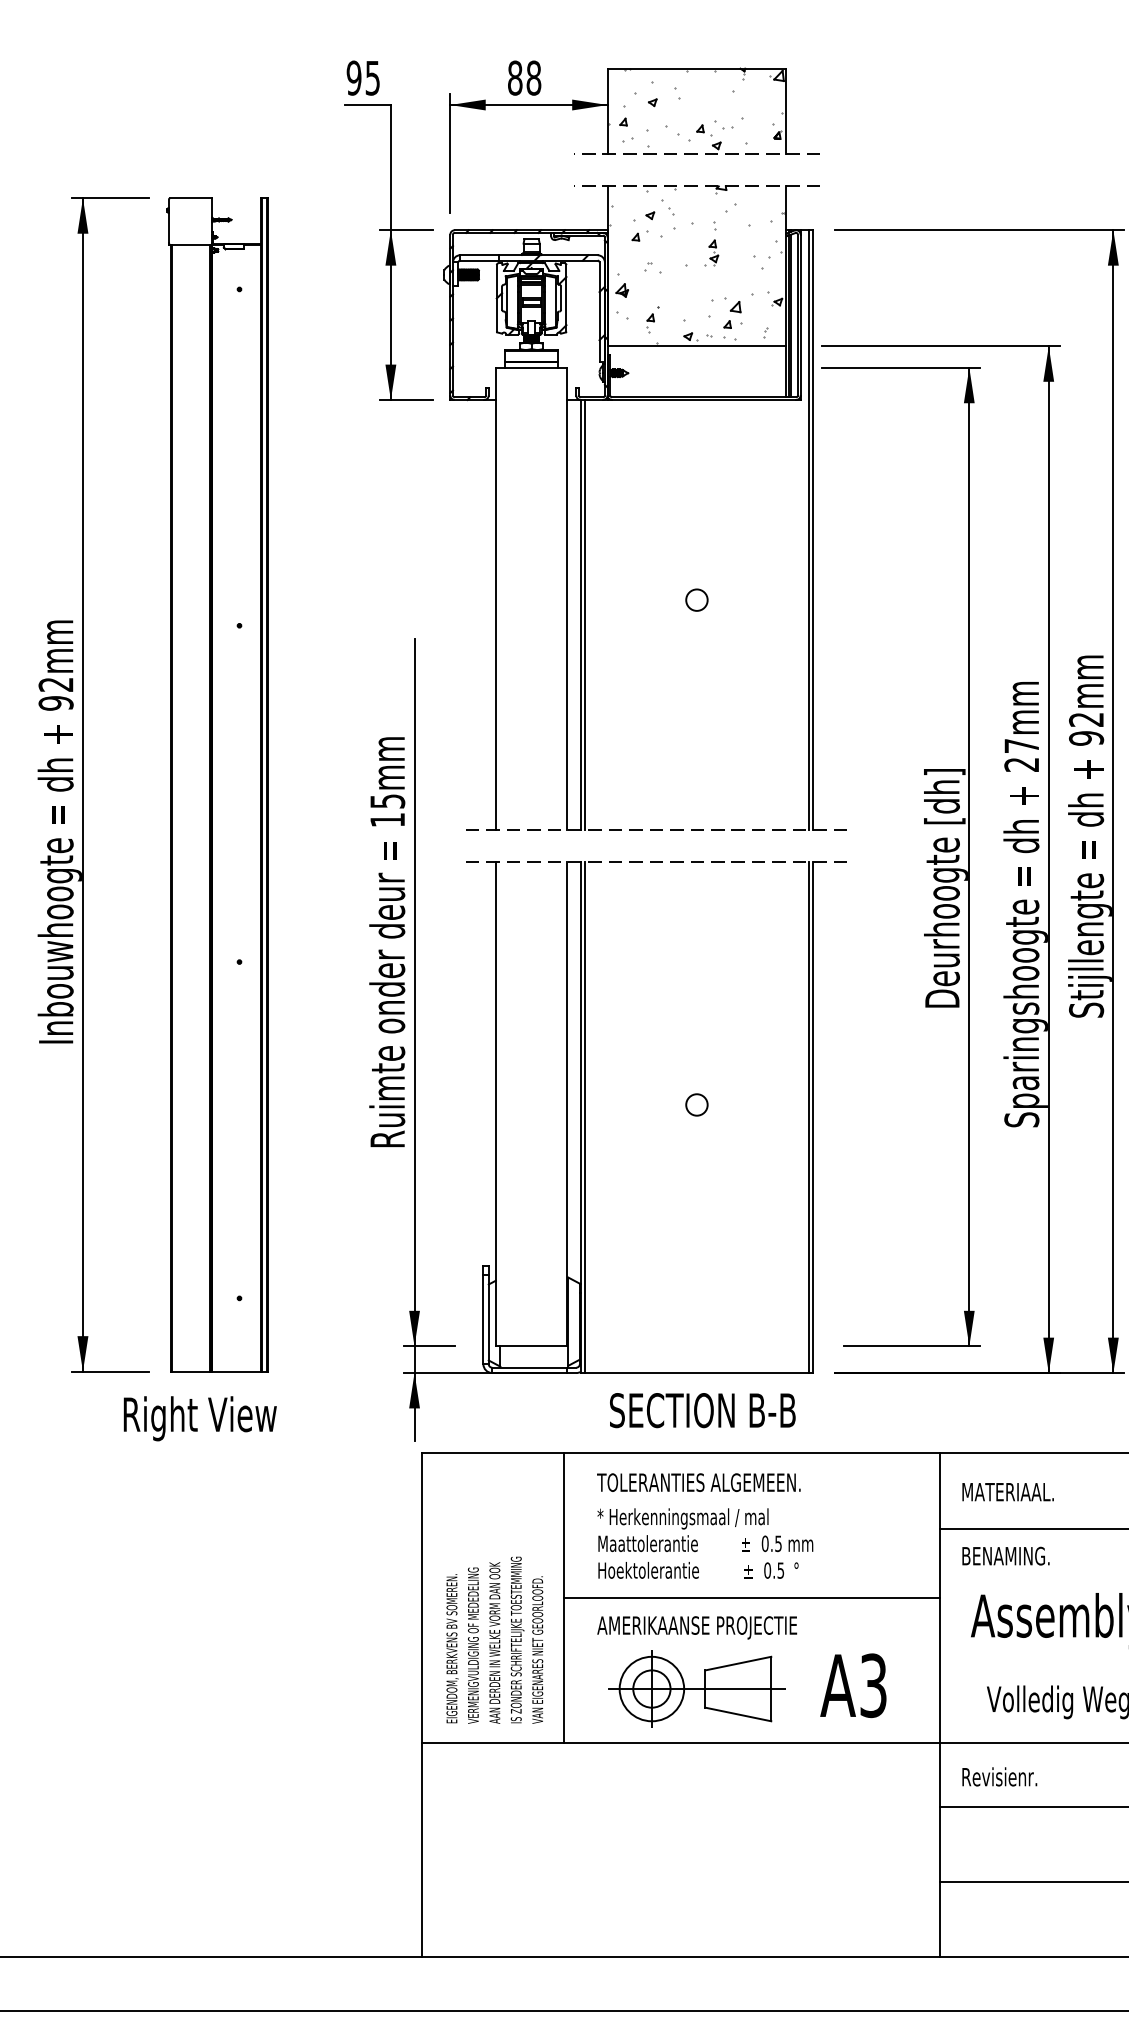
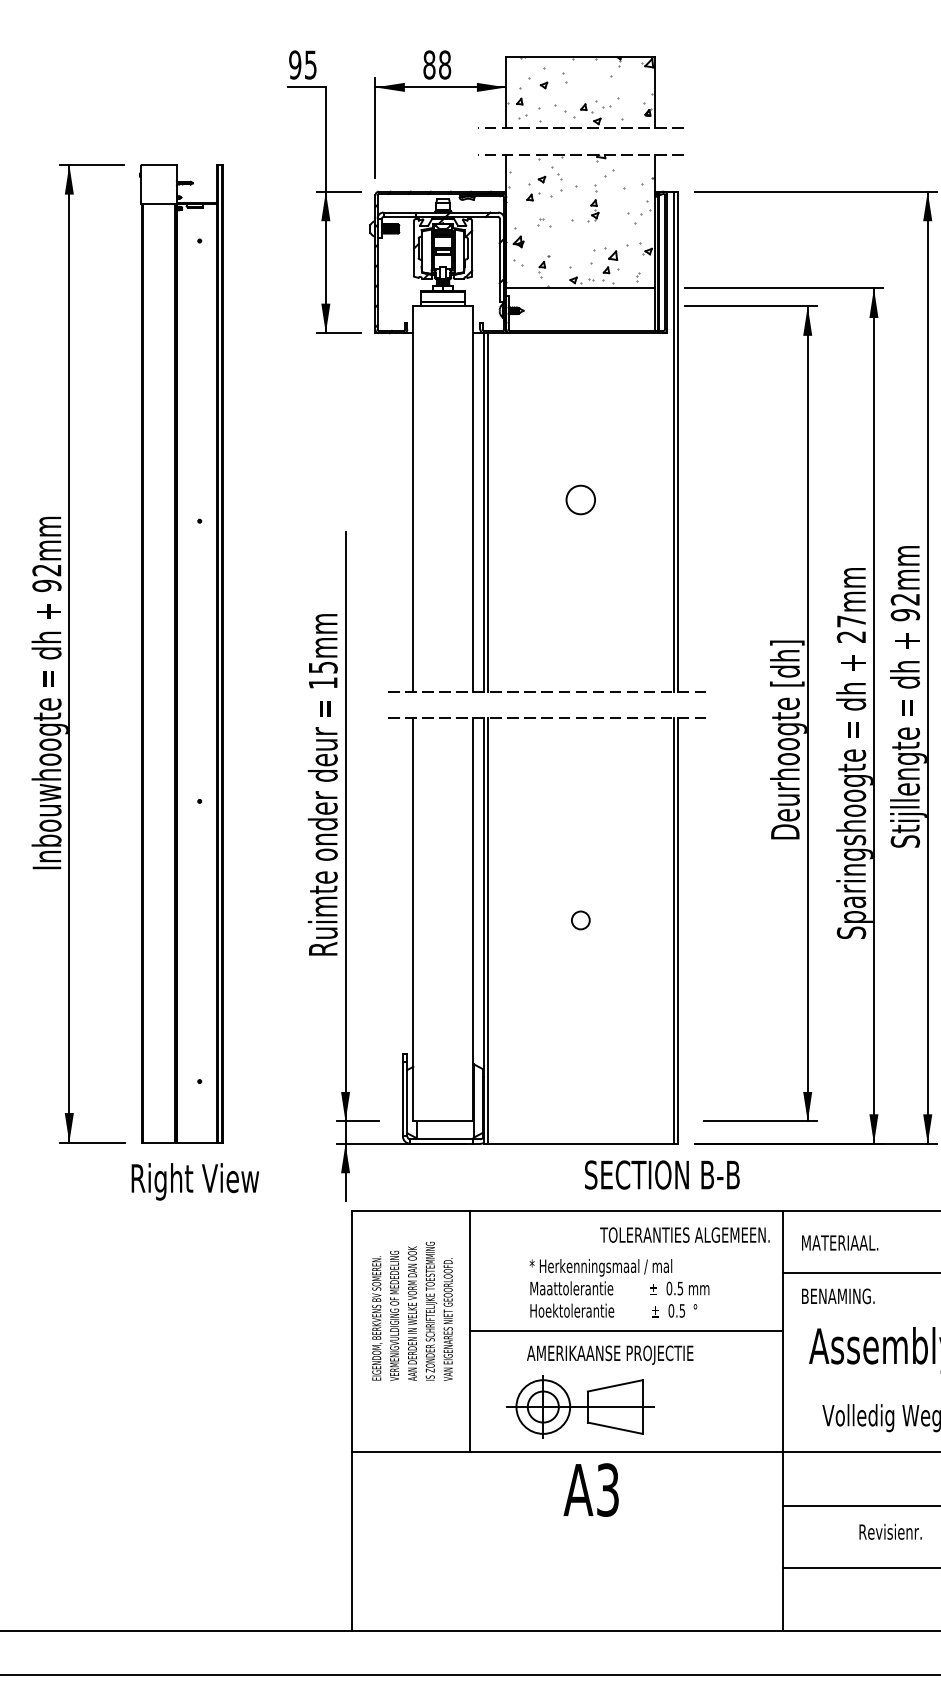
circle: (696, 599) -> (580, 499), size x1.6
text: (702, 1410) -> (662, 1174), moved
text: (199, 1418) -> (194, 1181), moved
text: (698, 1482) -> (684, 1234), moved
text: (705, 1543) -> (619, 1288), moved
text: (697, 1627) -> (610, 1354), moved
text: (494, 1639) -> (412, 1310), moved
text: (853, 1685) -> (591, 1489), moved
text: (999, 1776) -> (890, 1531), moved

